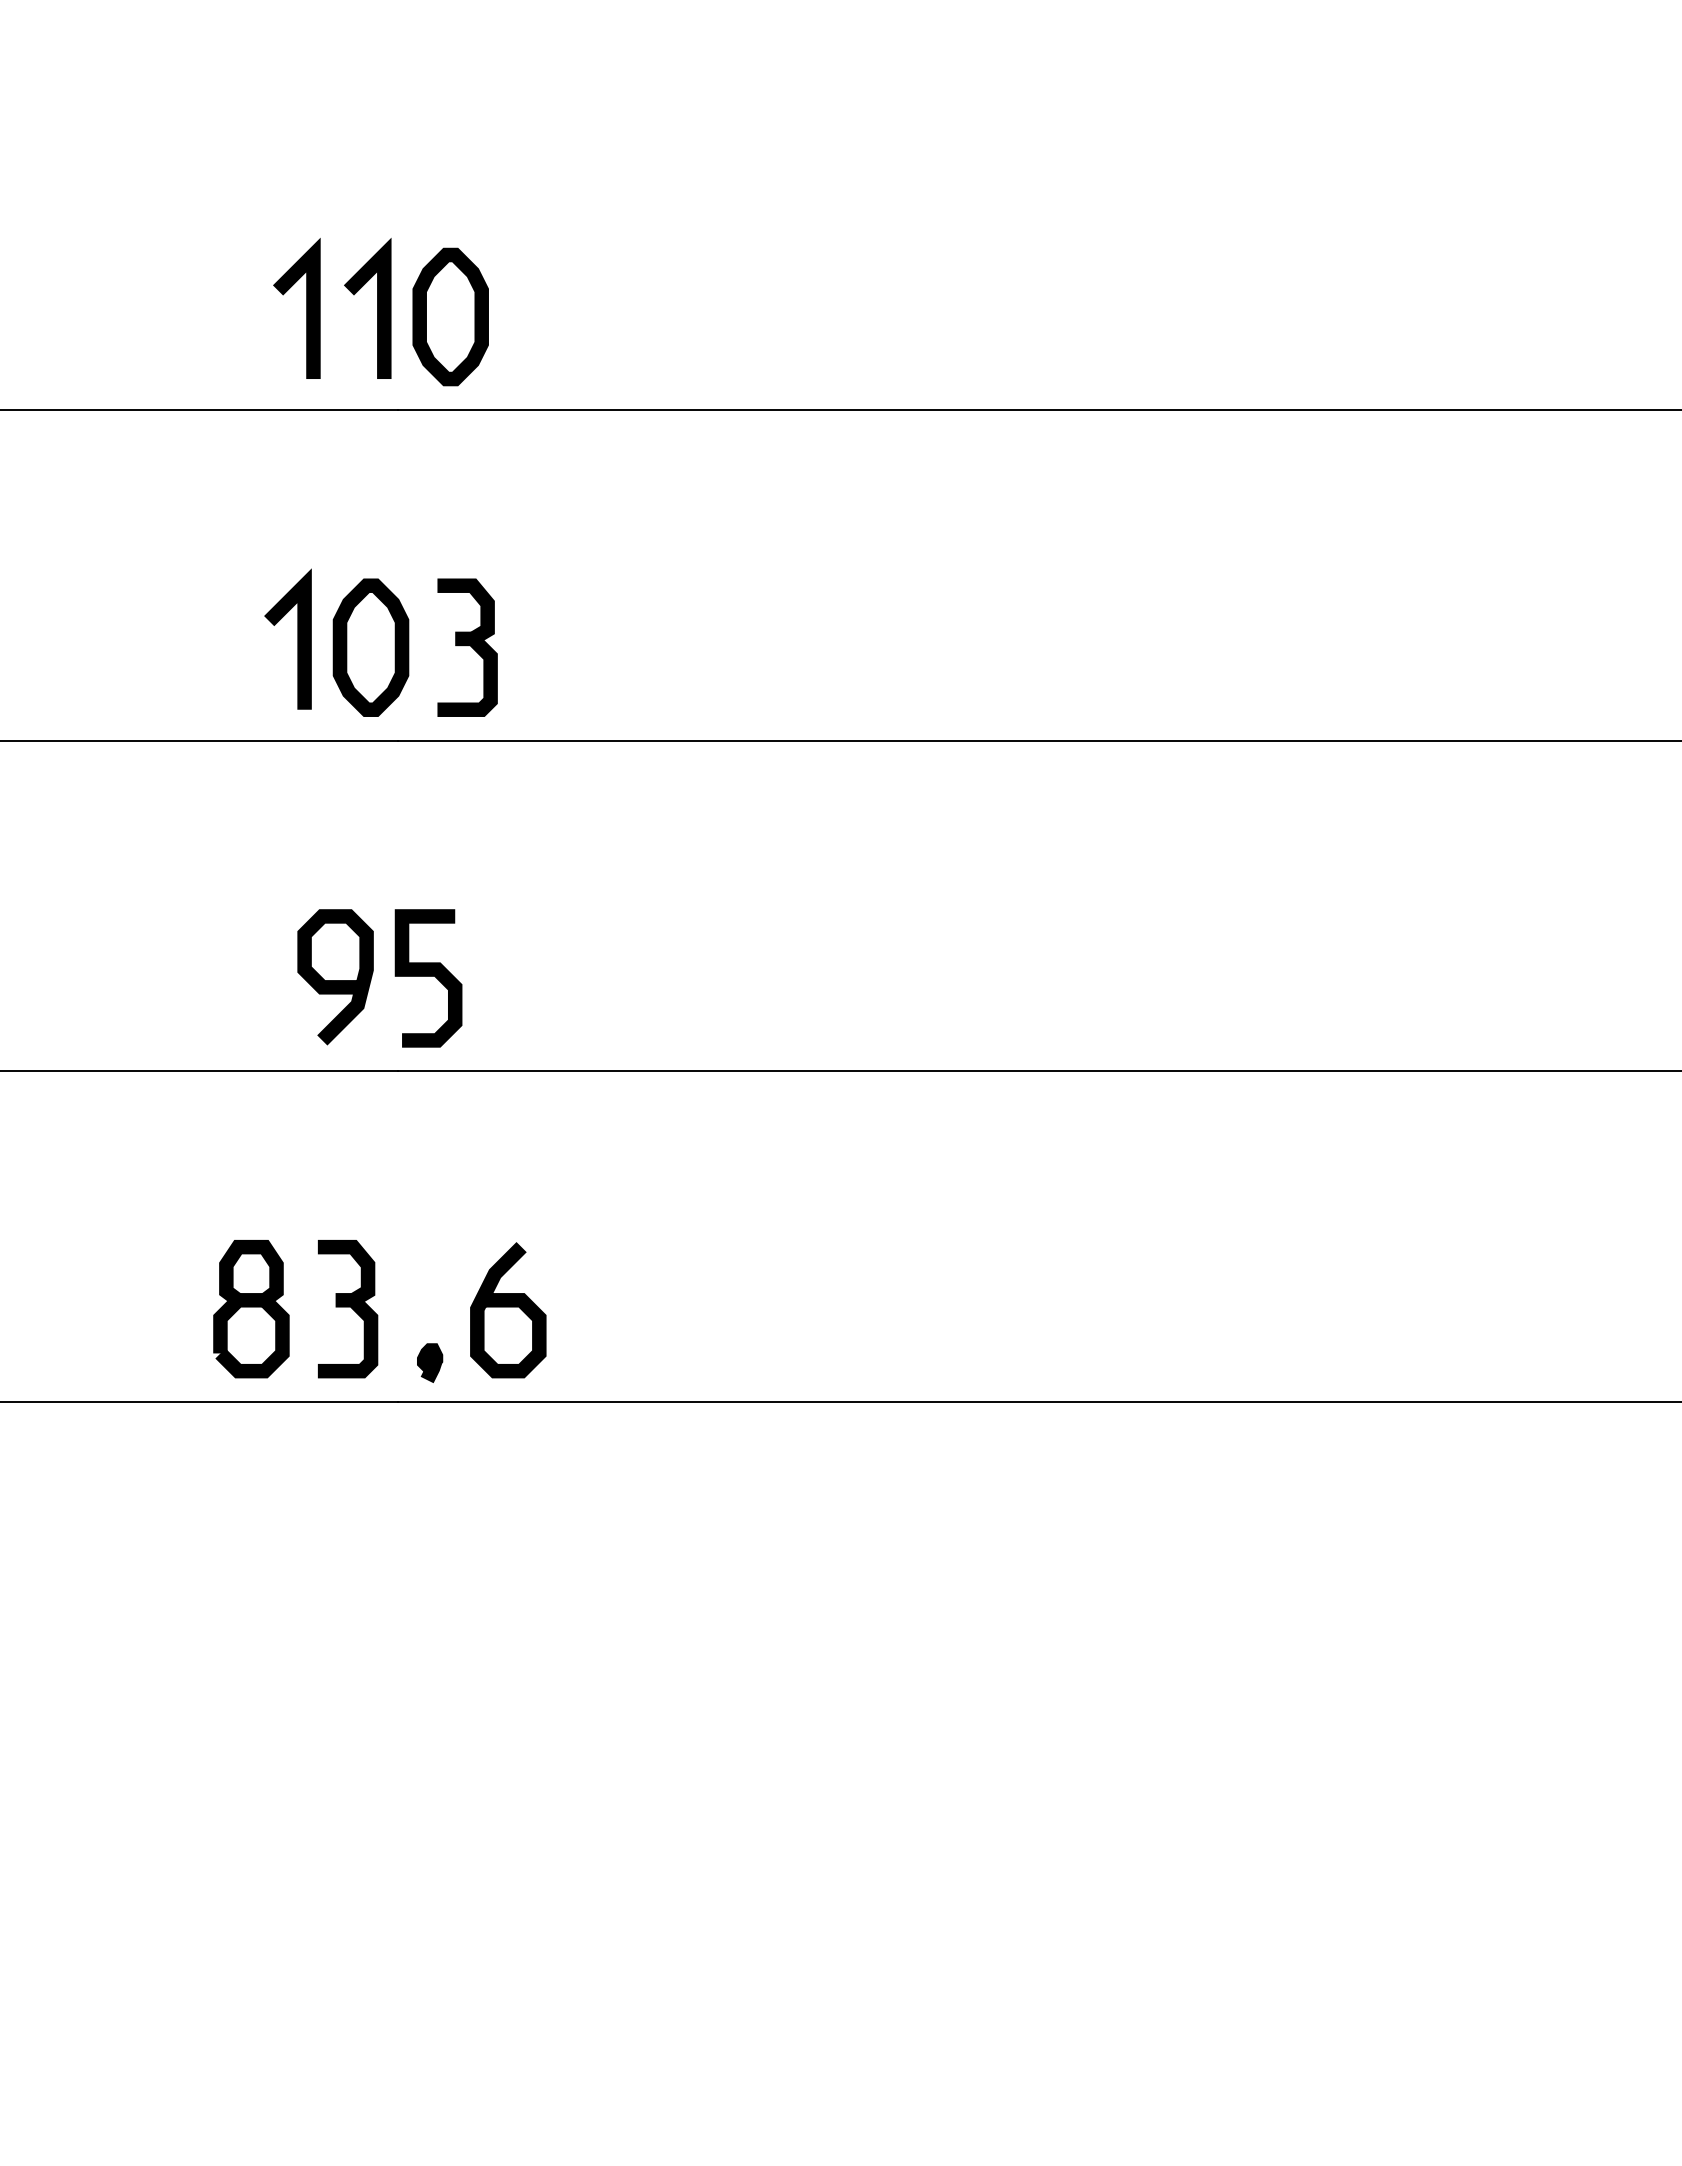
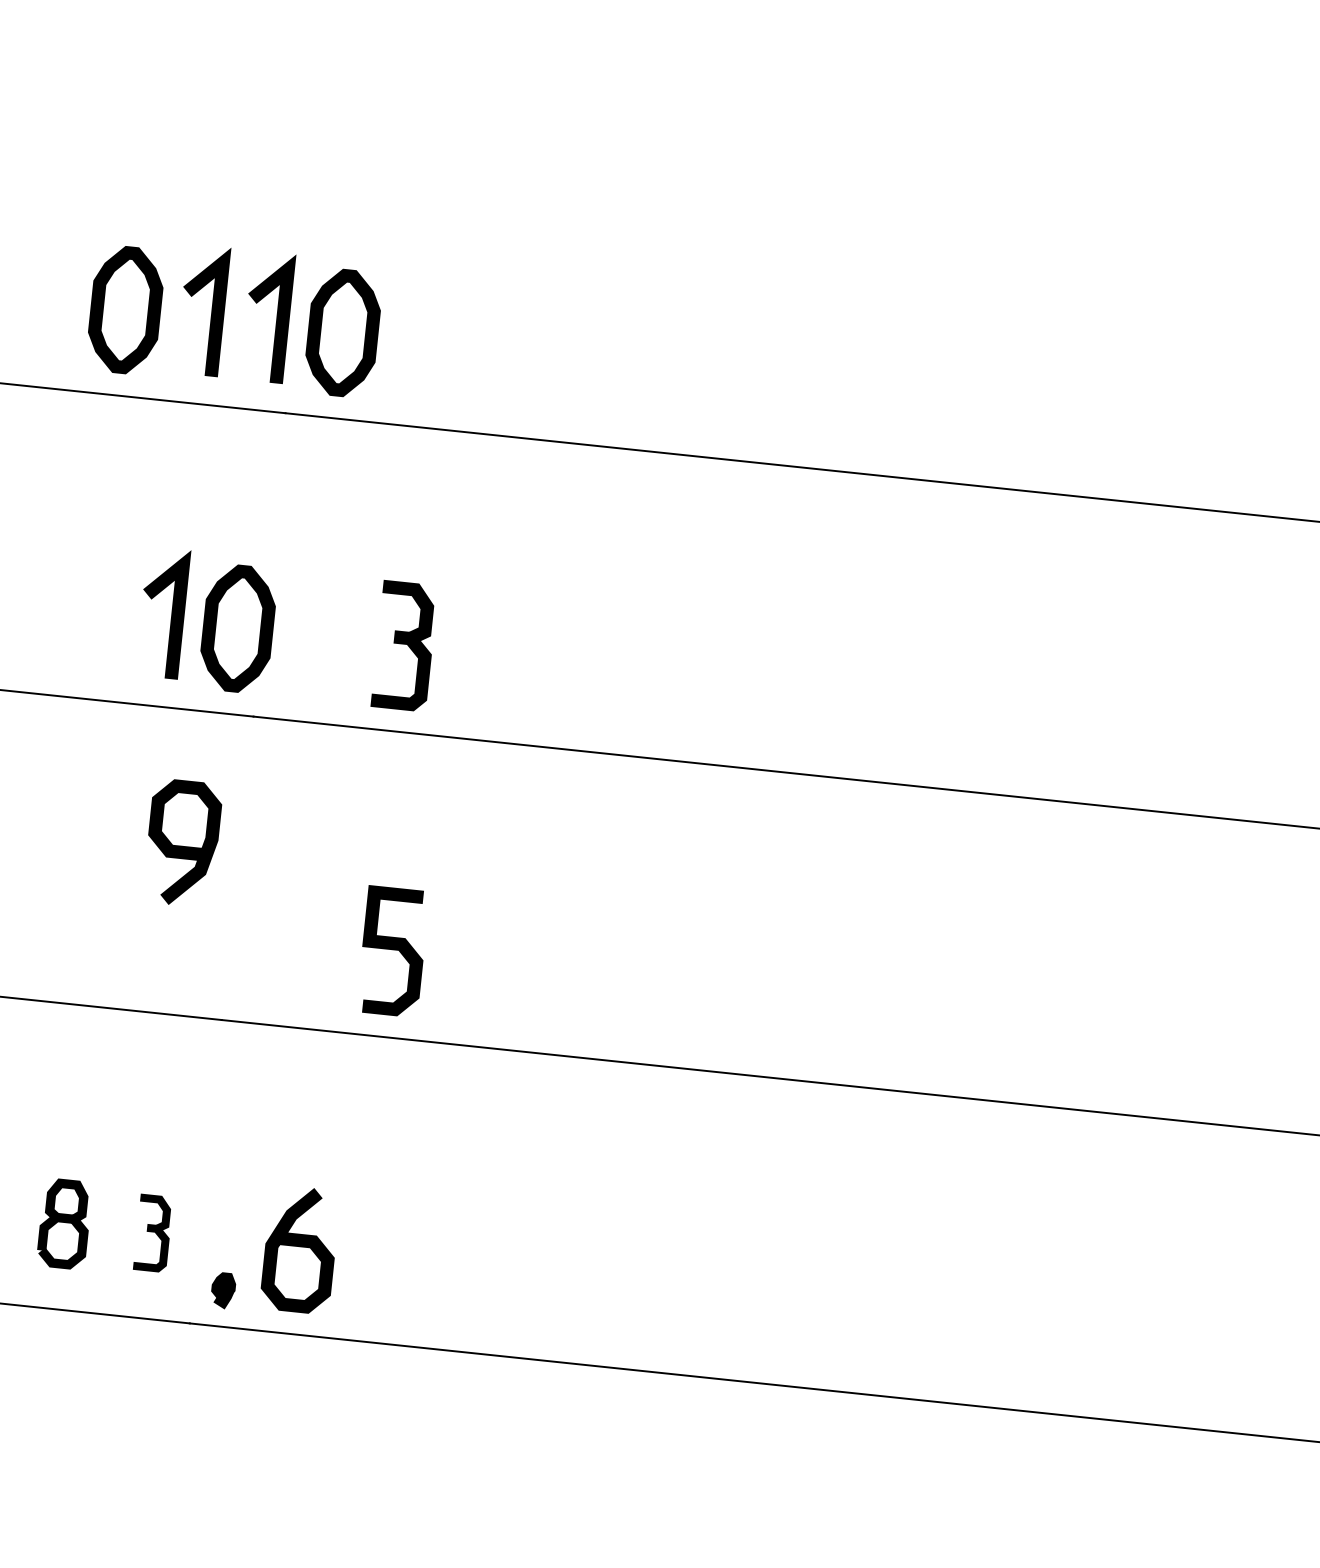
part: (213, 316) -> (125, 309), added
part: (467, 647) -> (404, 645), moved
curve: (428, 976) -> (393, 949), moved
curve: (335, 980) -> (182, 846), moved
part: (251, 1309) -> (64, 1224), size x0.7
part: (348, 1309) -> (153, 1233), size x0.6

